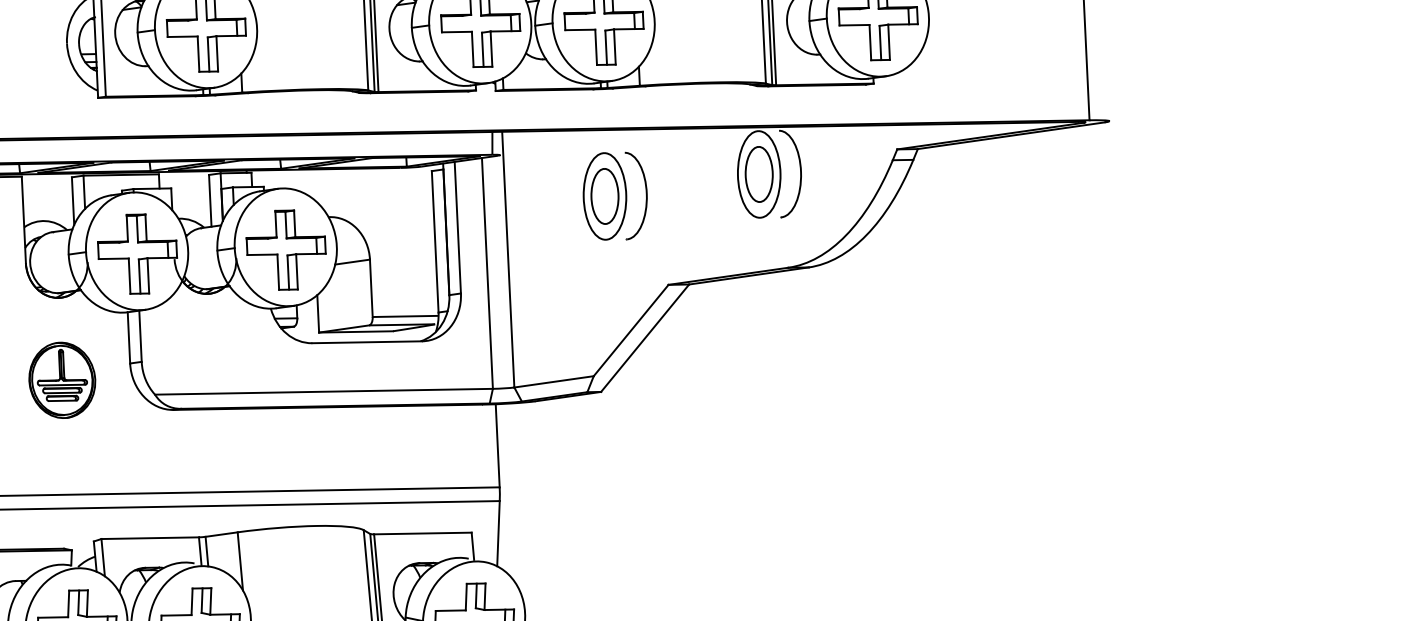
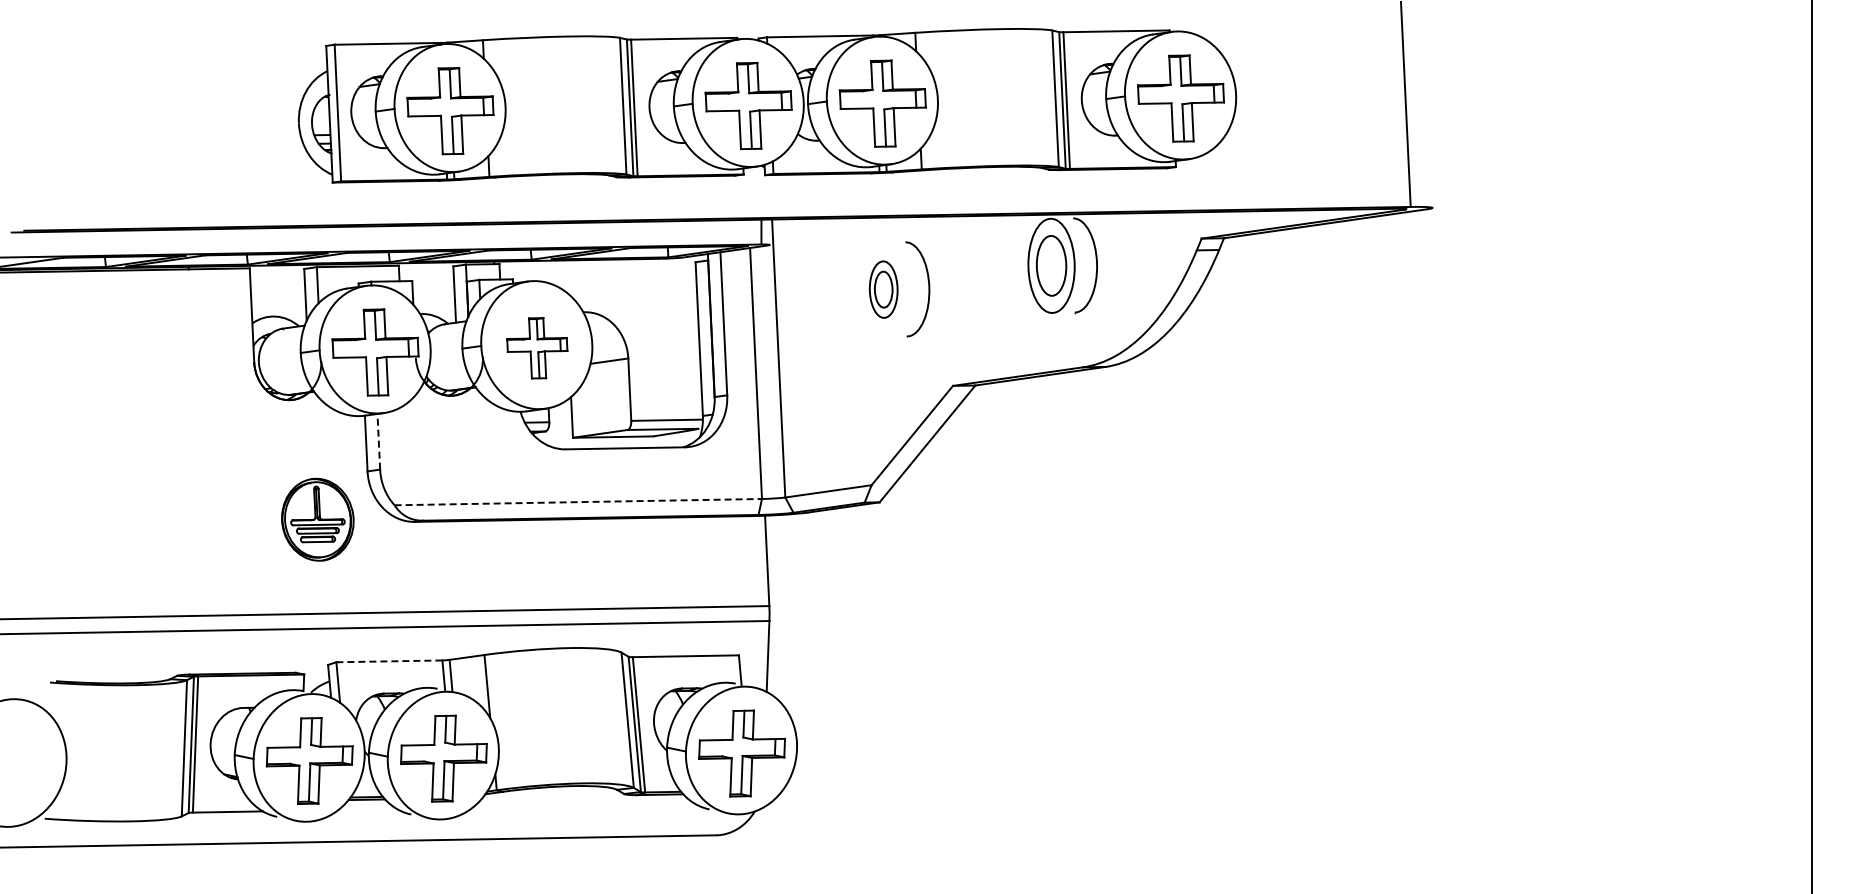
part: (604, 196) -> (883, 289), size x0.6
part: (286, 250) -> (537, 348), size x0.7
line: (140, 335) -> (378, 441), solid -> dashed
part: (62, 380) -> (317, 519), moved
line: (324, 392) -> (578, 502), solid -> dashed
line: (150, 538) -> (389, 661), solid -> dashed

